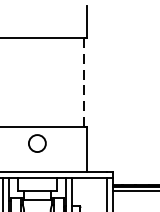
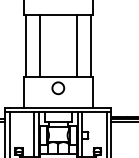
line: (10, 82) -> (39, 45), added
line: (63, 82) -> (76, 45), added
line: (83, 82) -> (90, 45), dashed -> solid

